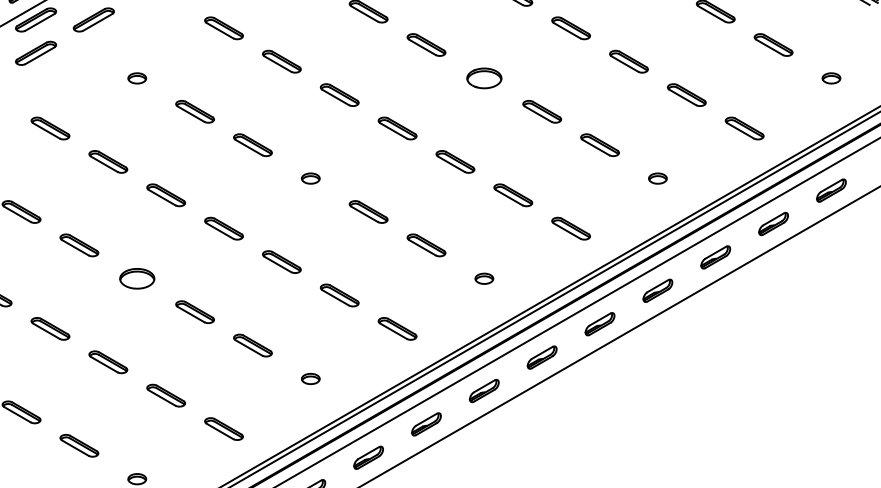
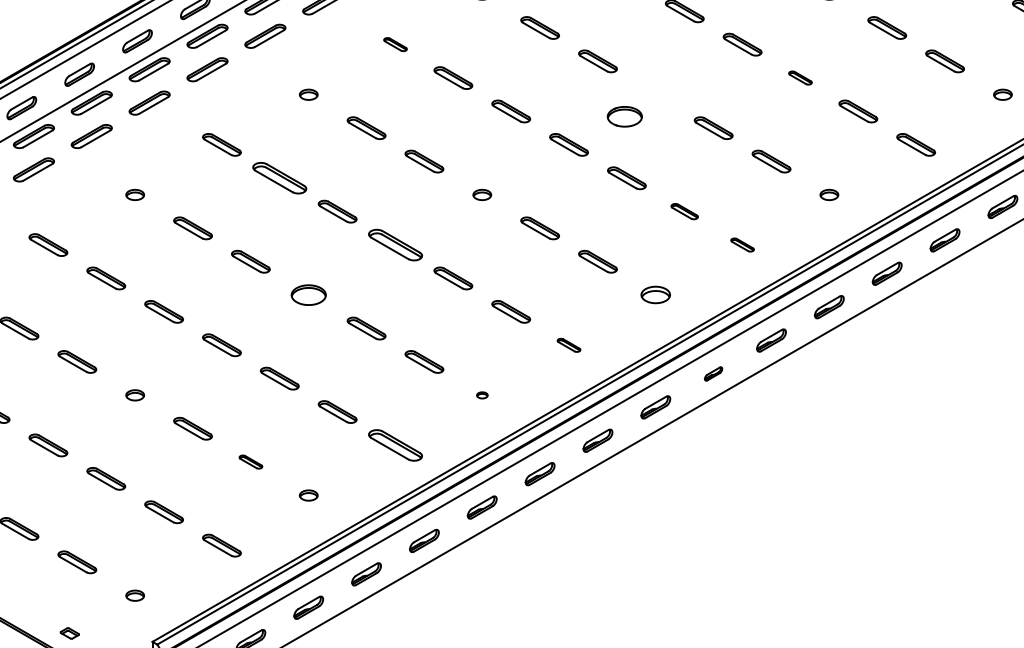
part: (224, 28) -> (395, 44), size x0.6
part: (629, 61) -> (800, 77), size x0.6
part: (484, 78) -> (624, 116), moved
part: (108, 162) -> (279, 178), size x1.4
part: (513, 195) -> (684, 211), size x0.7
part: (224, 228) -> (395, 244), size x1.4
part: (571, 228) -> (742, 244), size x0.6
part: (484, 279) -> (655, 295), size x1.6
part: (397, 329) -> (568, 345), size x0.6
part: (542, 357) -> (713, 373), size x0.6
part: (311, 379) -> (482, 395), size x0.6
part: (224, 429) -> (395, 445), size x1.4
part: (79, 445) -> (250, 461), size x0.6

